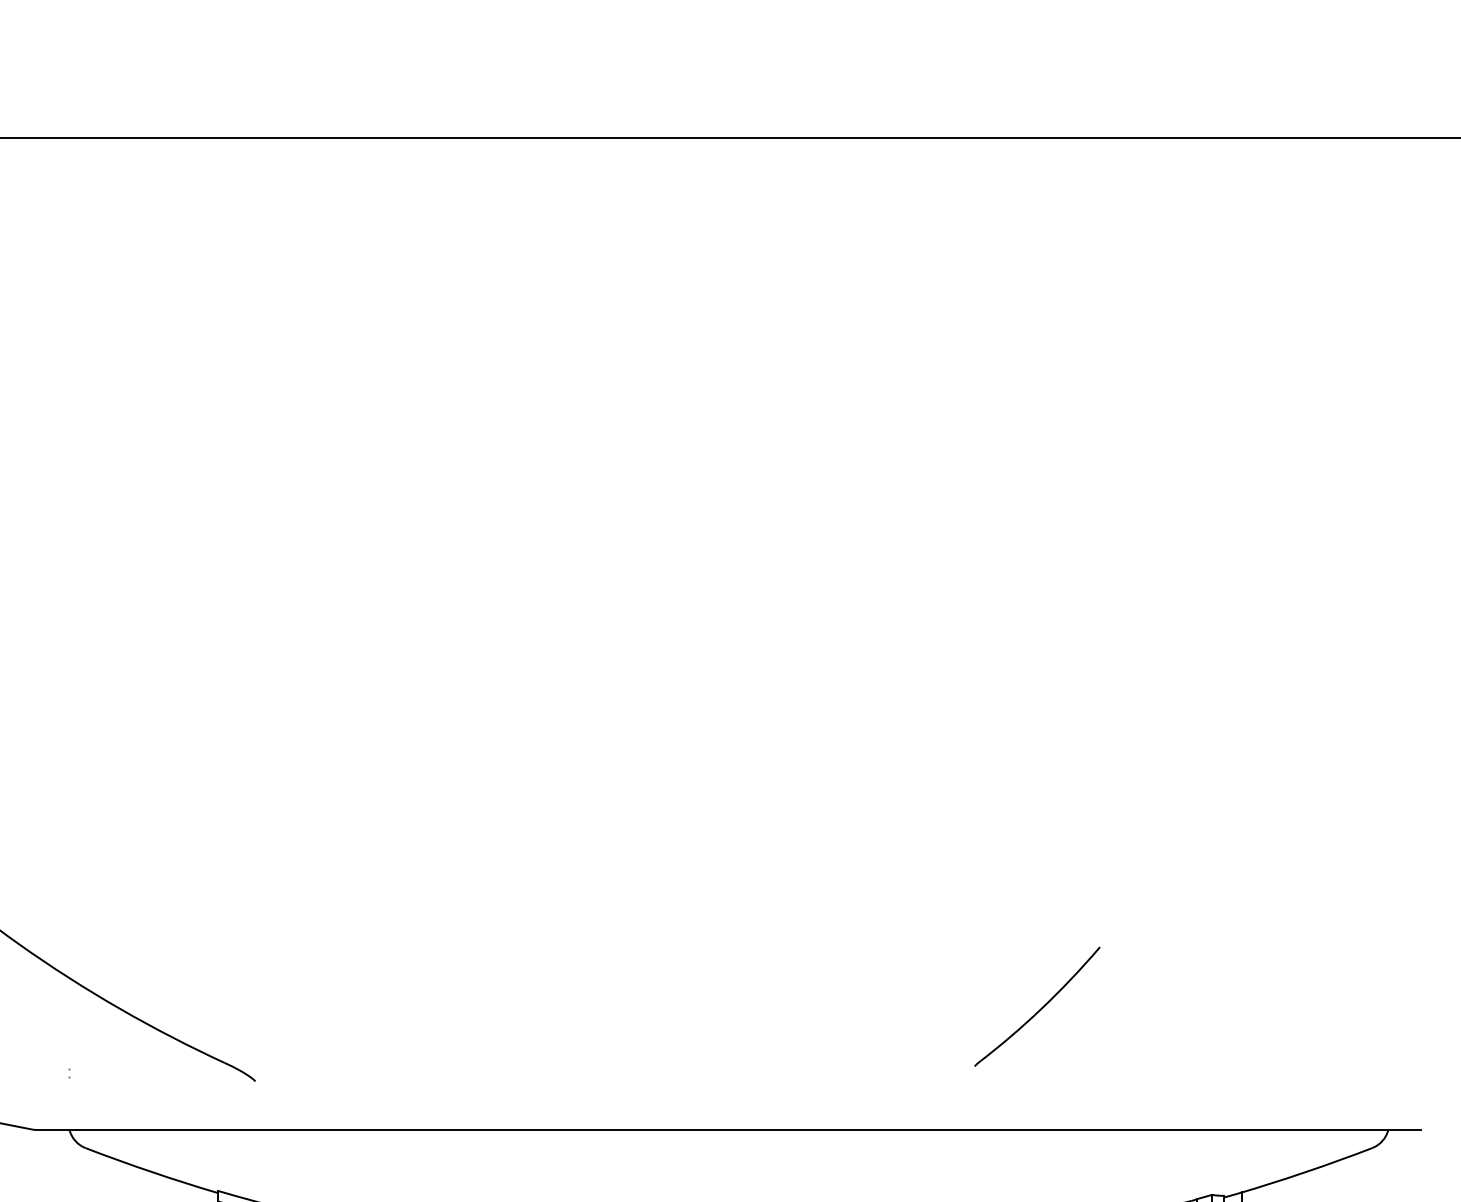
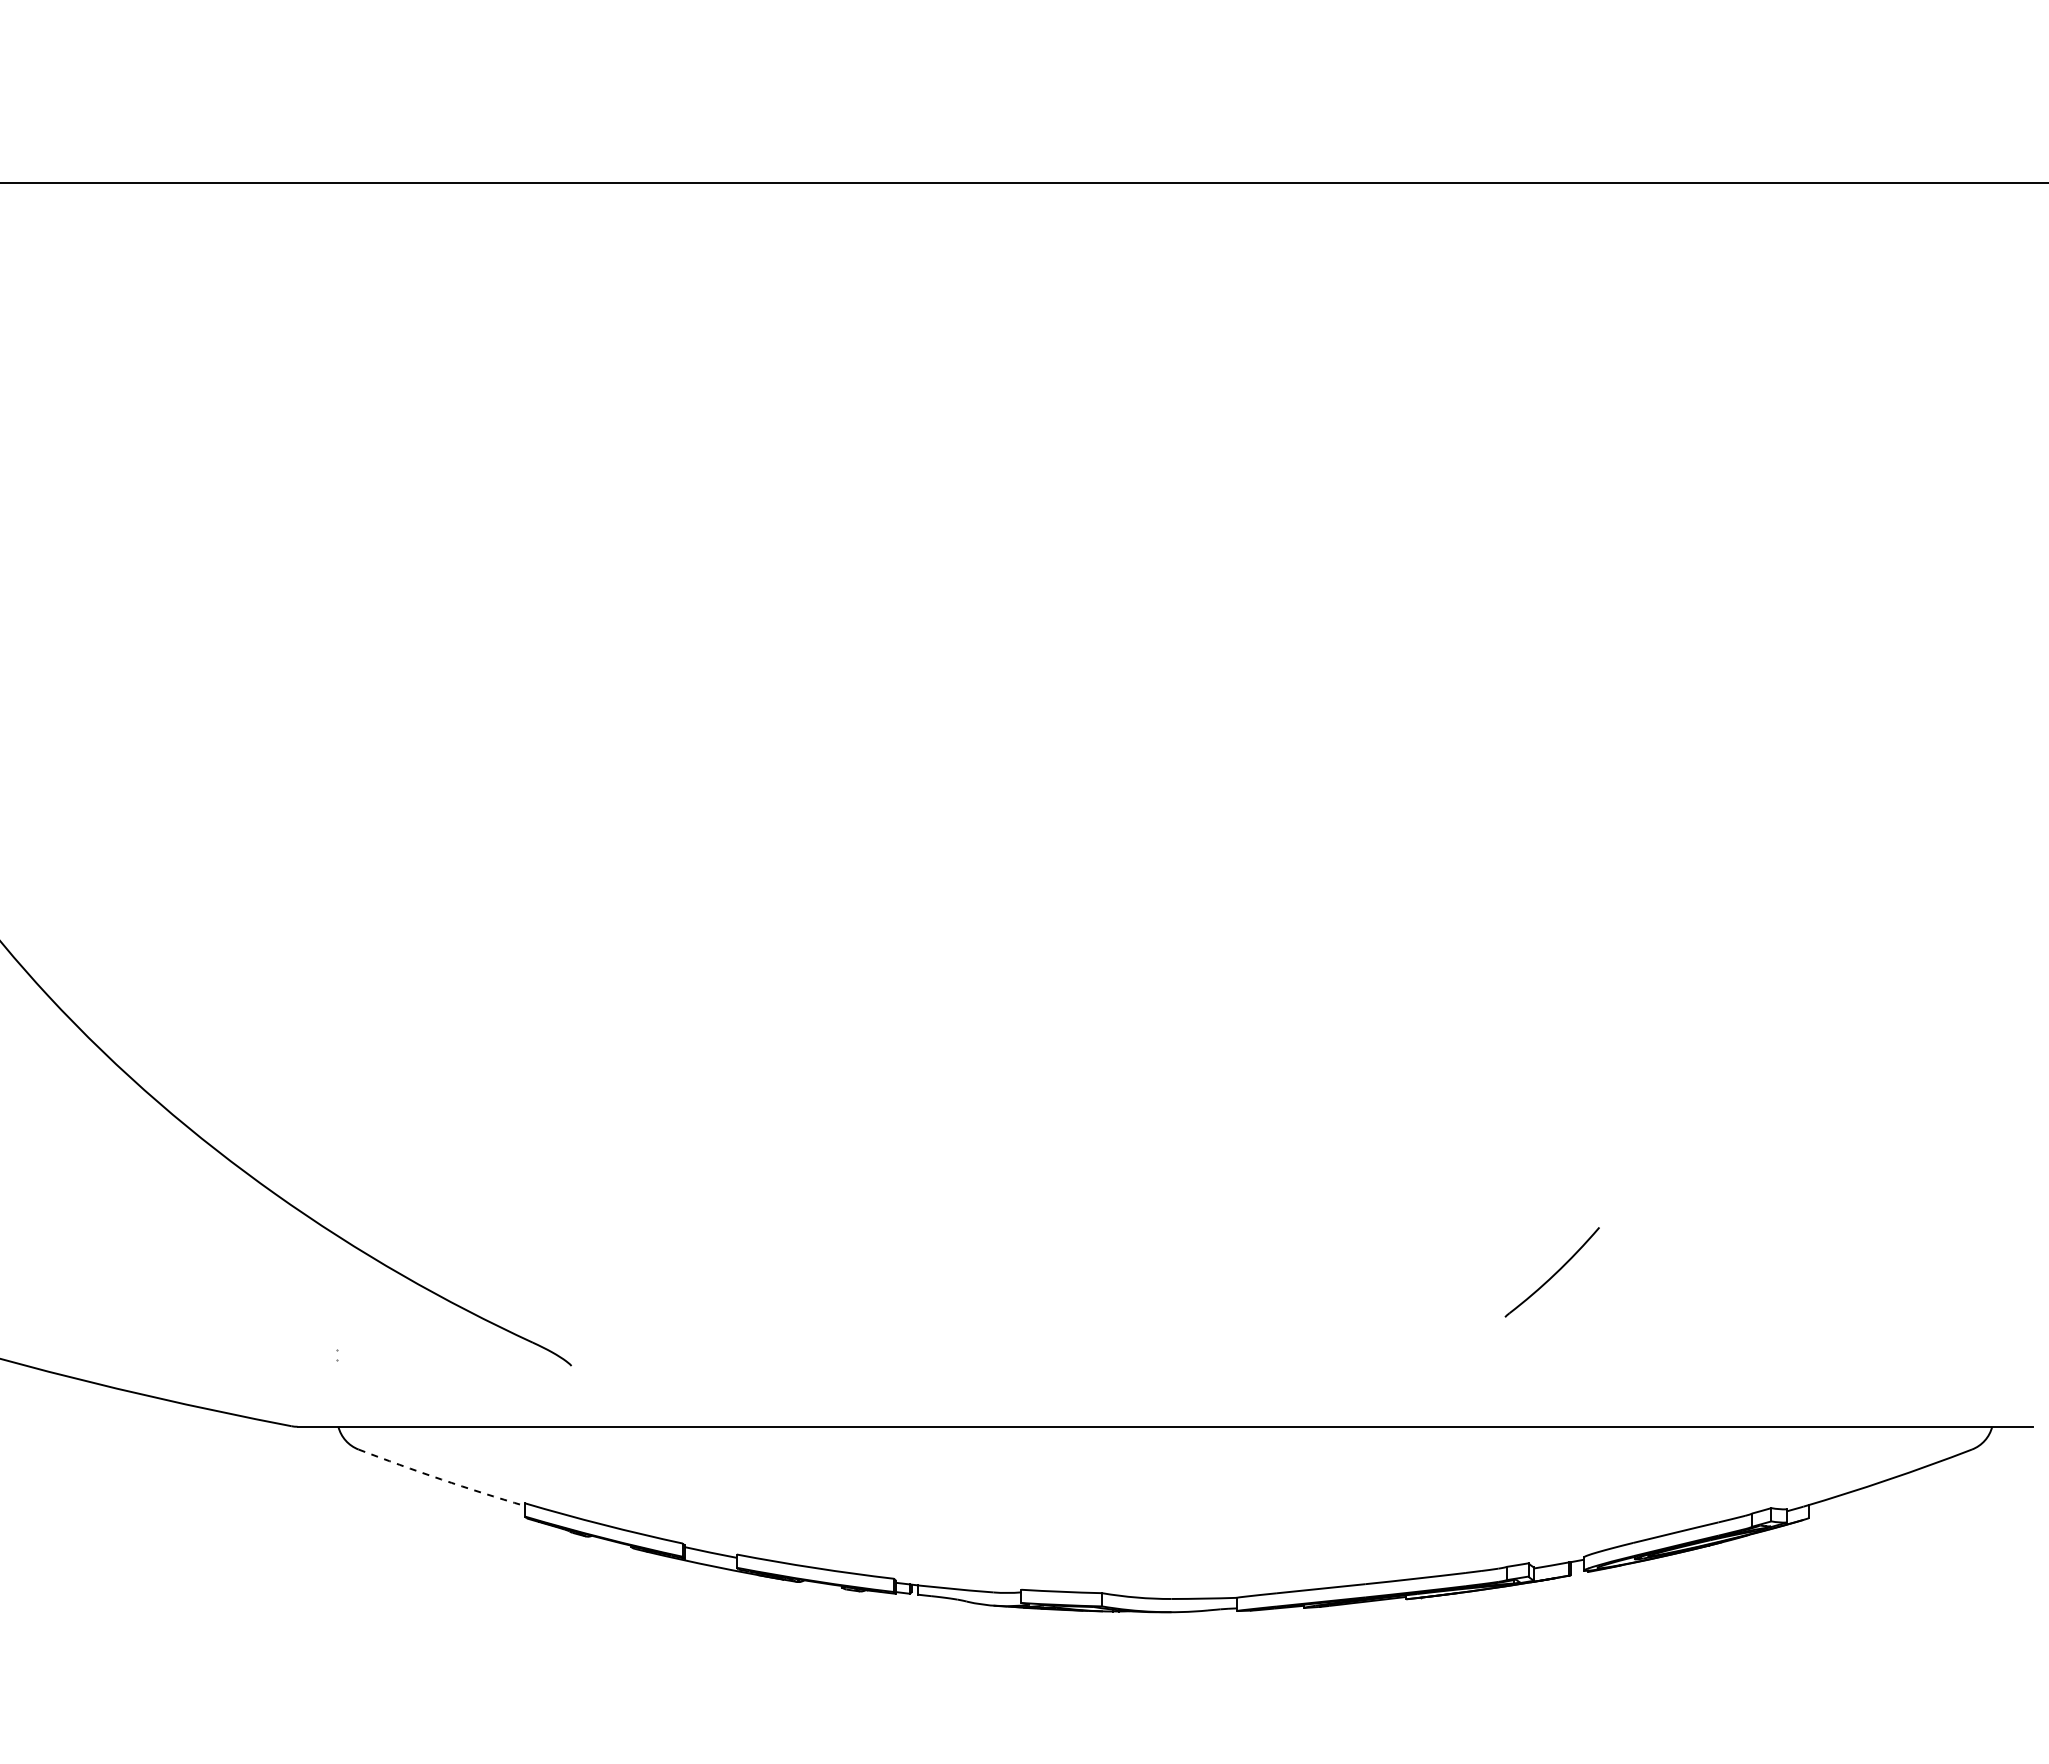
part: (1037, 1006) -> (1552, 1272), size x0.6
arc: (151, 1172) -> (441, 1479), solid -> dashed

